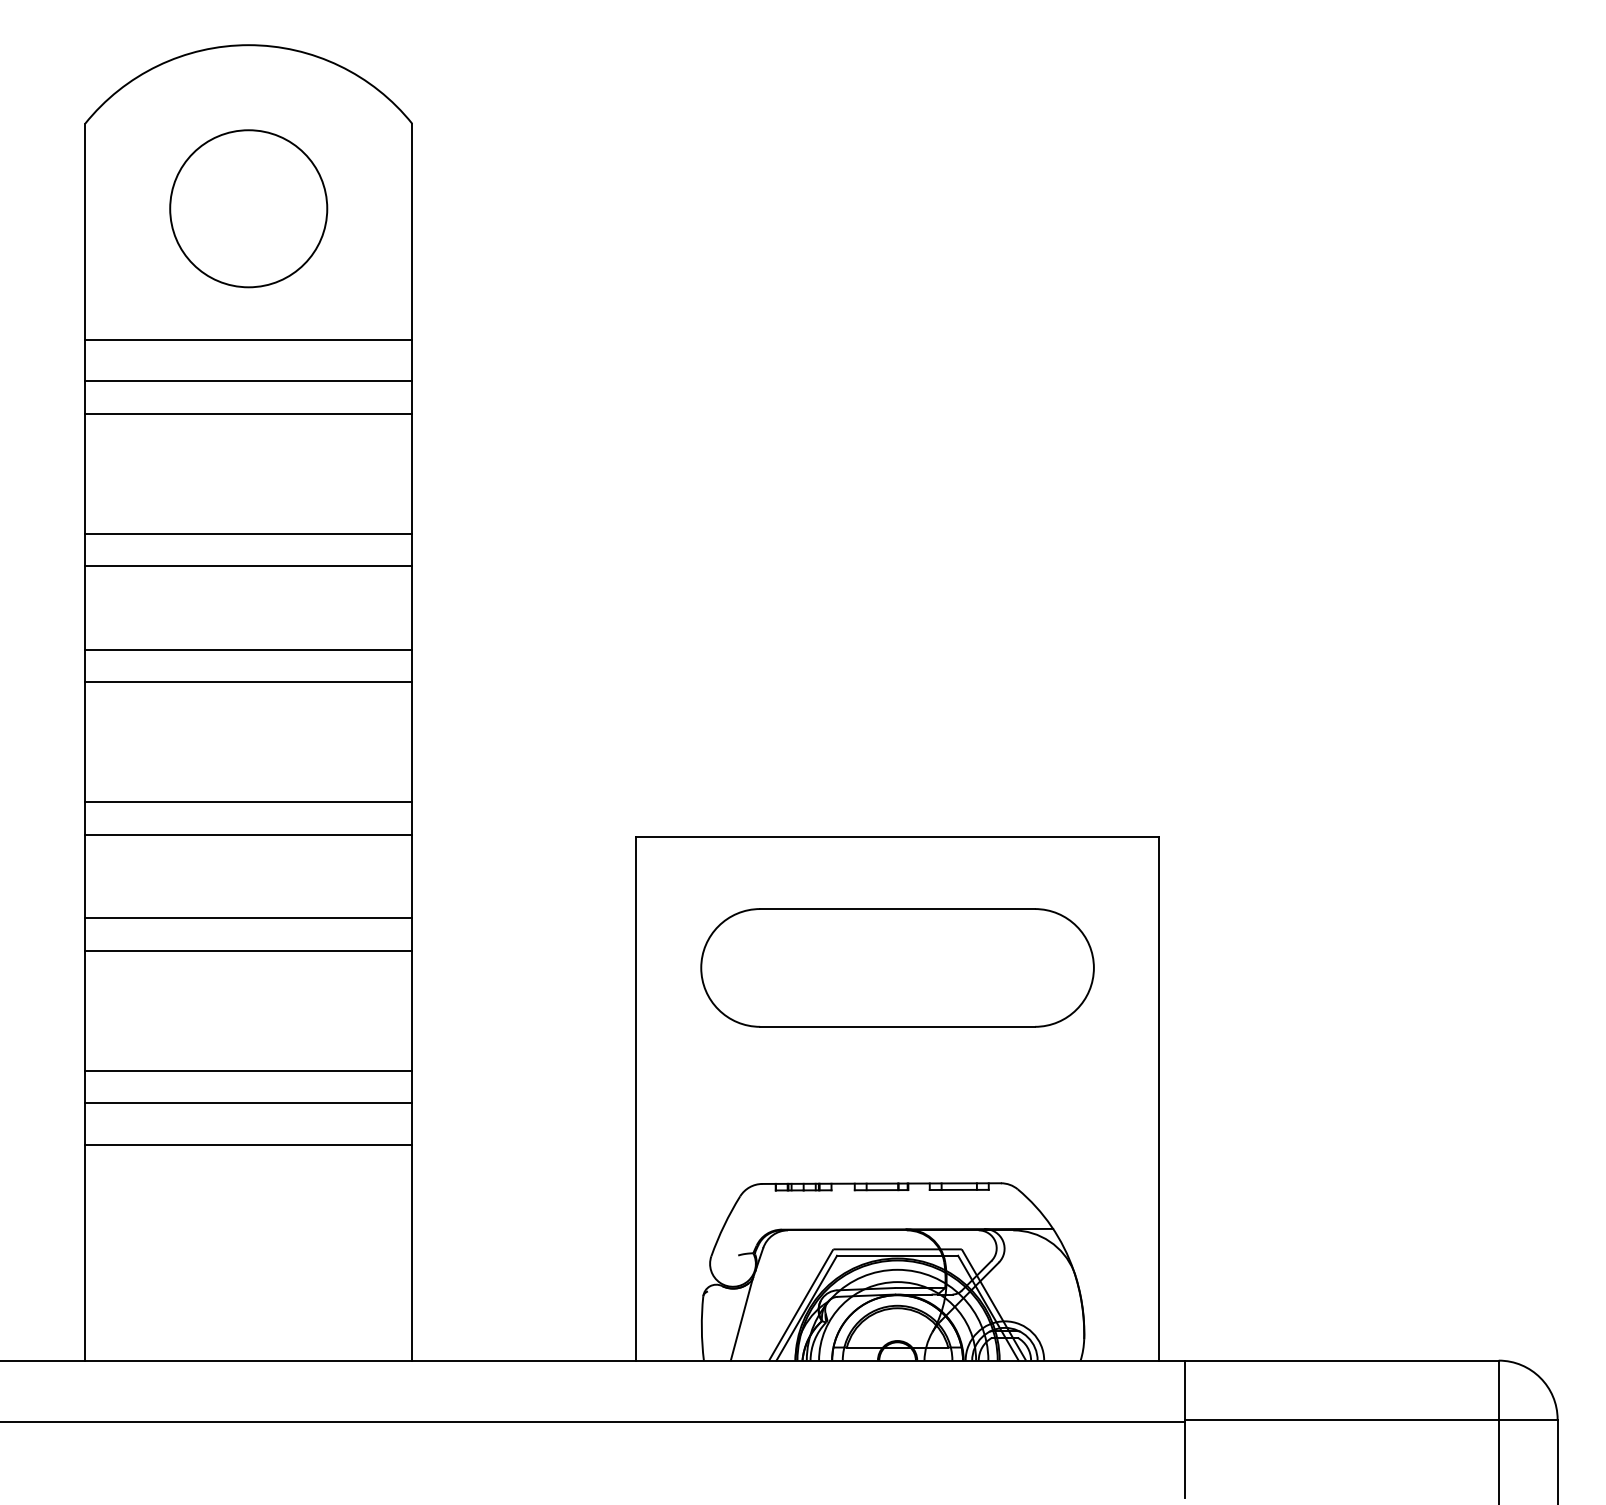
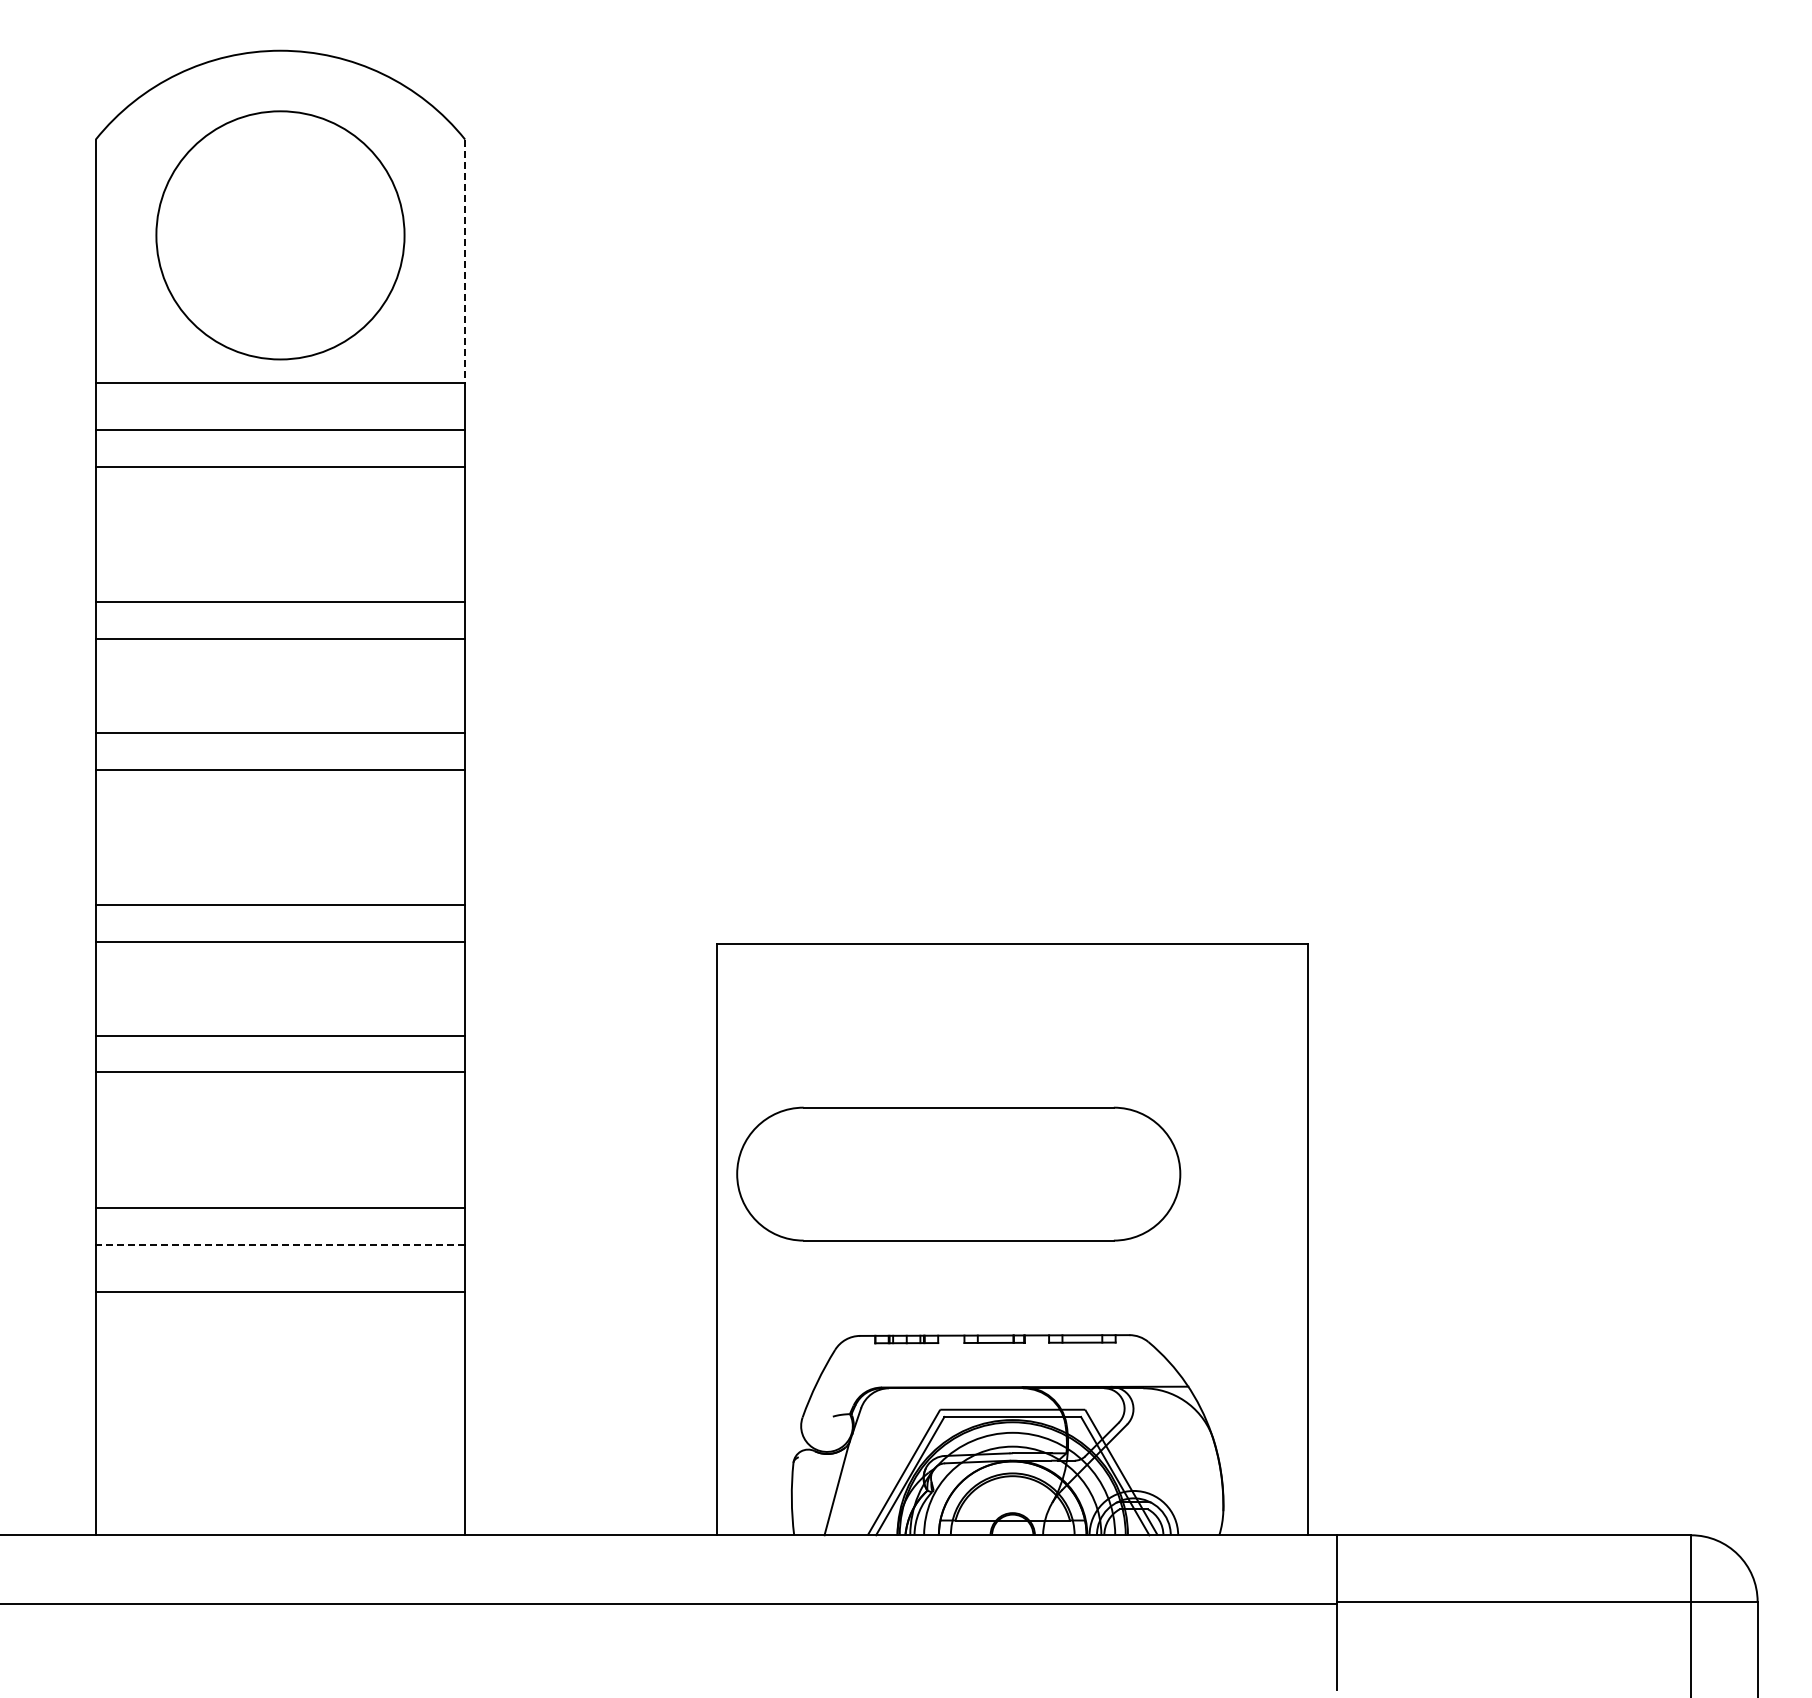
circle: (248, 208) -> (280, 235), size x1.4
line: (412, 231) -> (465, 261), solid -> dashed
part: (897, 967) -> (958, 1173), moved
line: (248, 1102) -> (280, 1244), solid -> dashed

